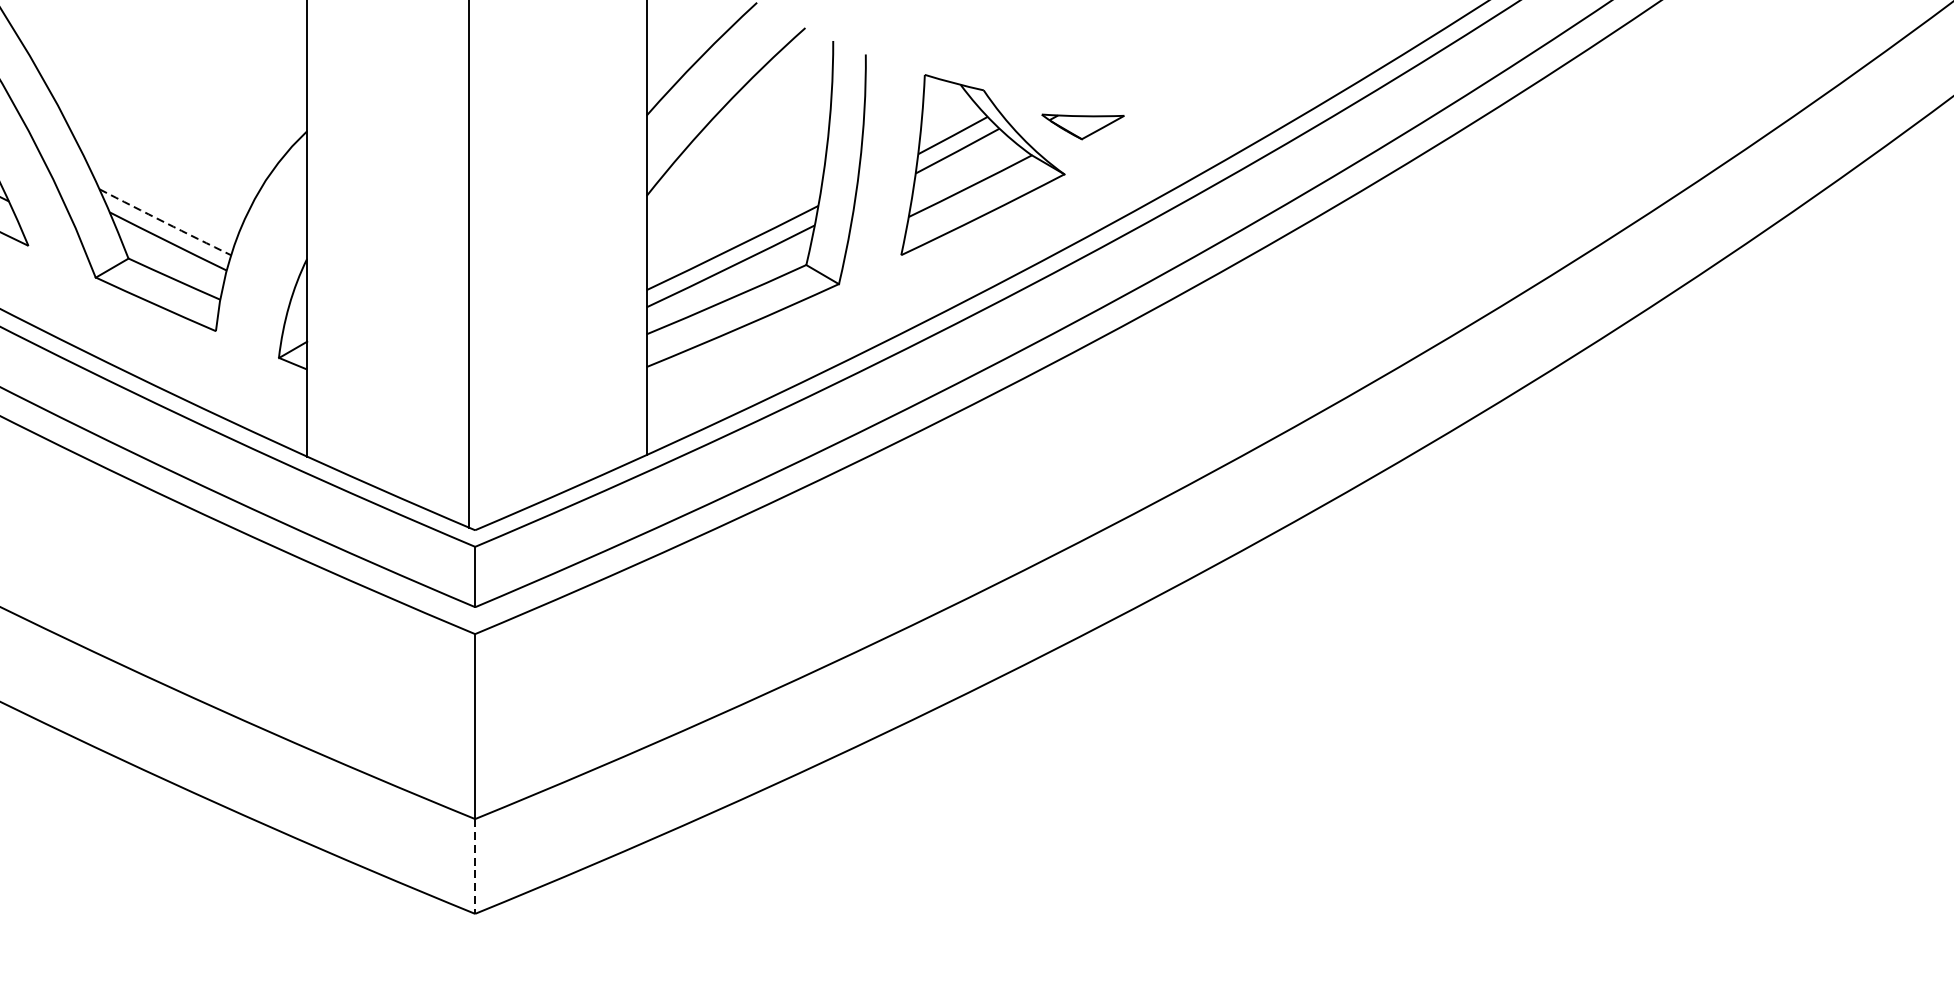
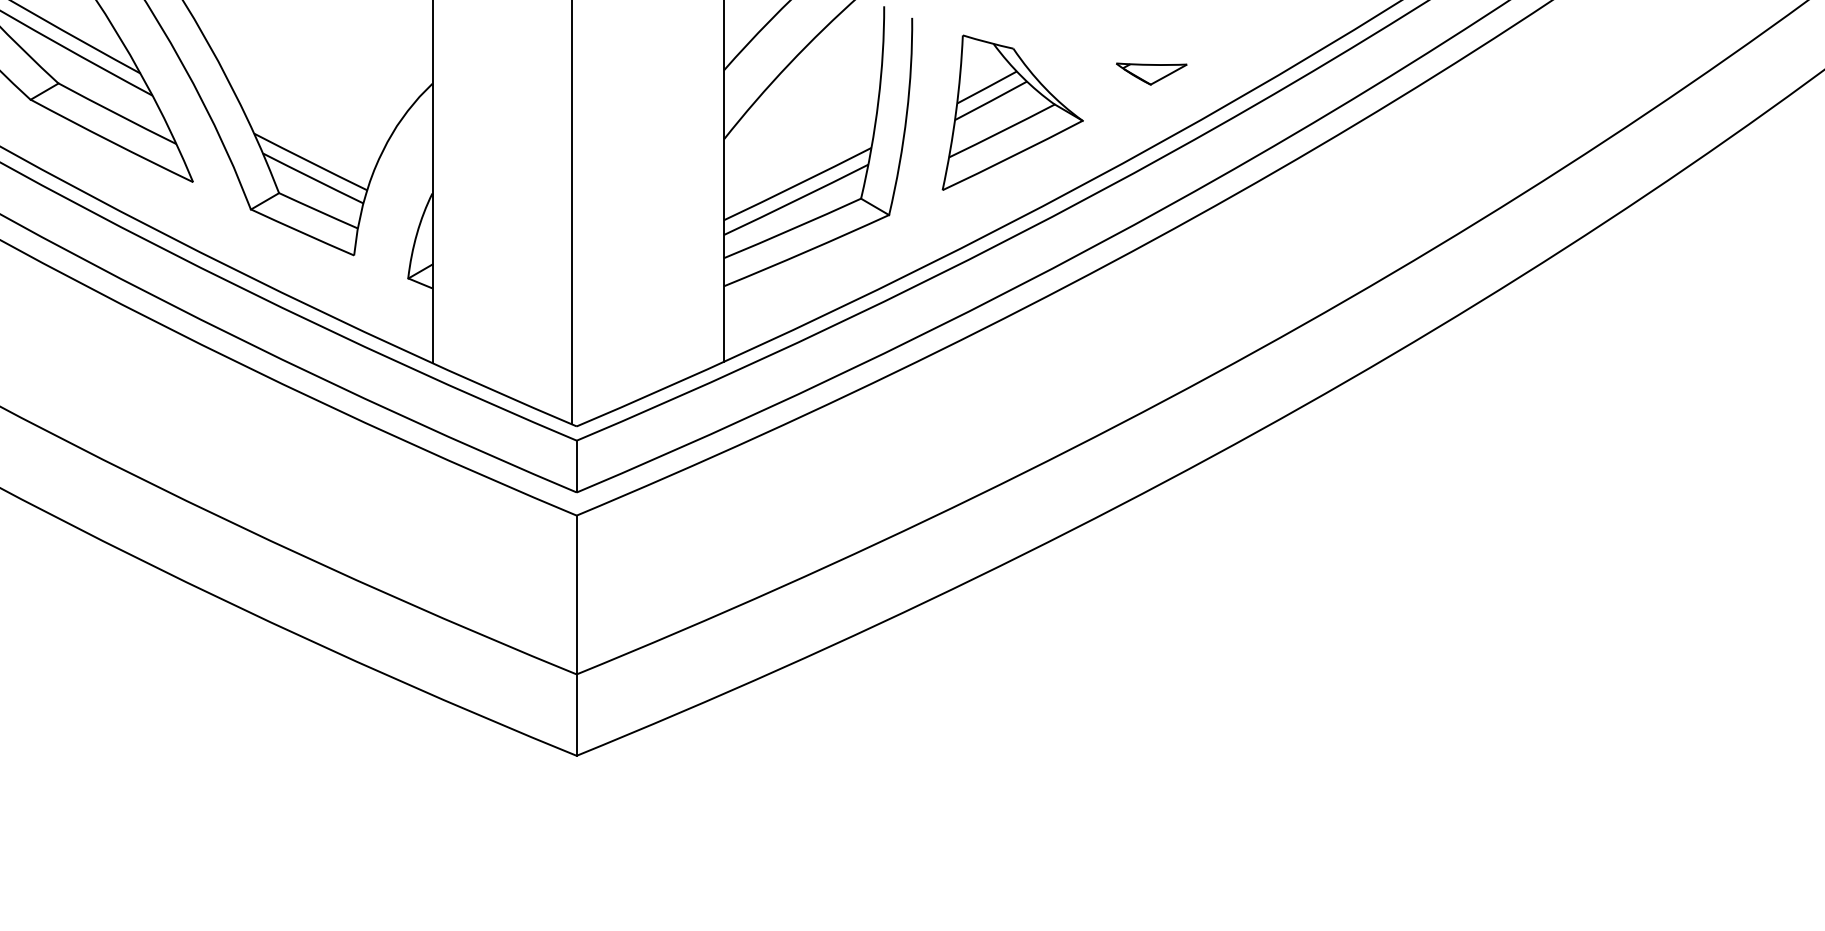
part: (1082, 126) -> (1151, 73), moved
arc: (165, 222) -> (310, 162), dashed -> solid
line: (474, 866) -> (576, 715), dashed -> solid

